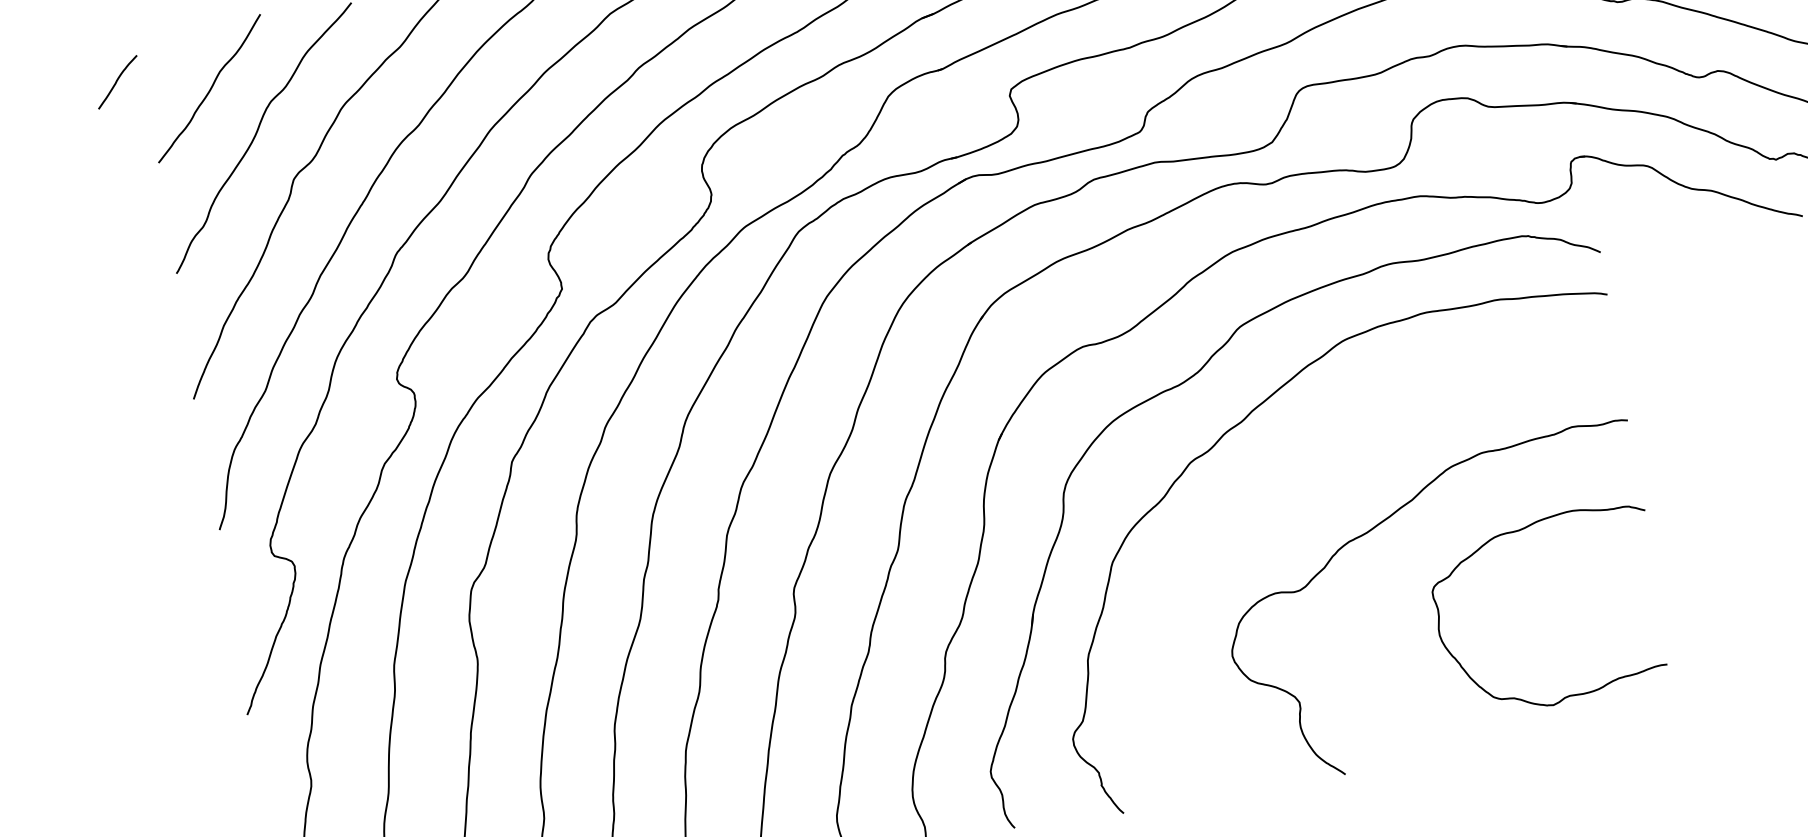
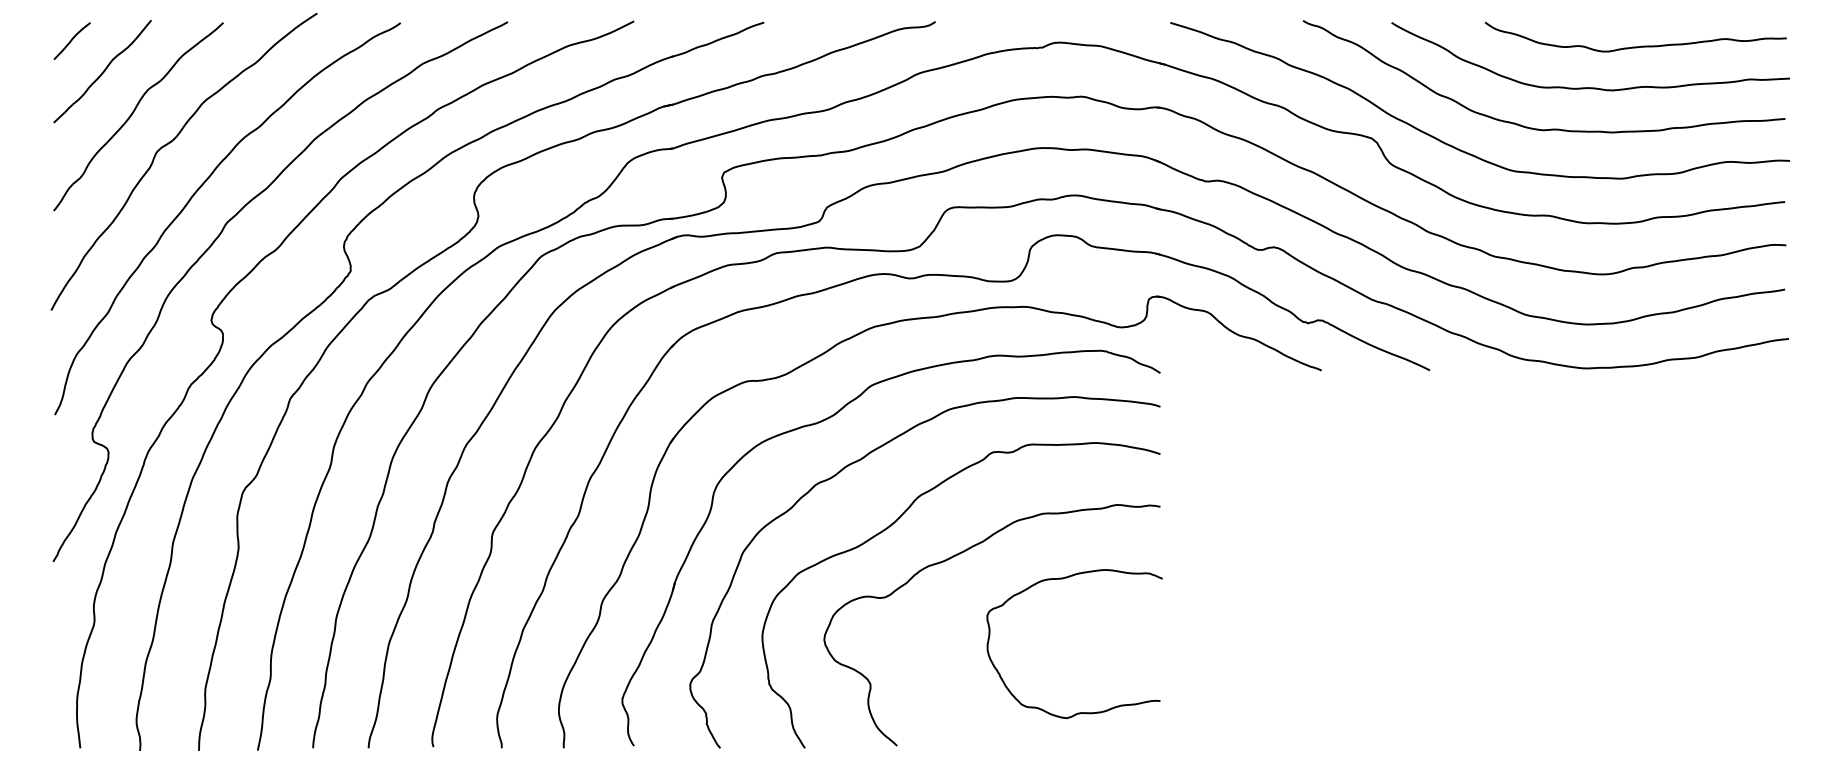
line: (116, 81) -> (71, 40), moved
curve: (1293, 499) -> (891, 526), added

